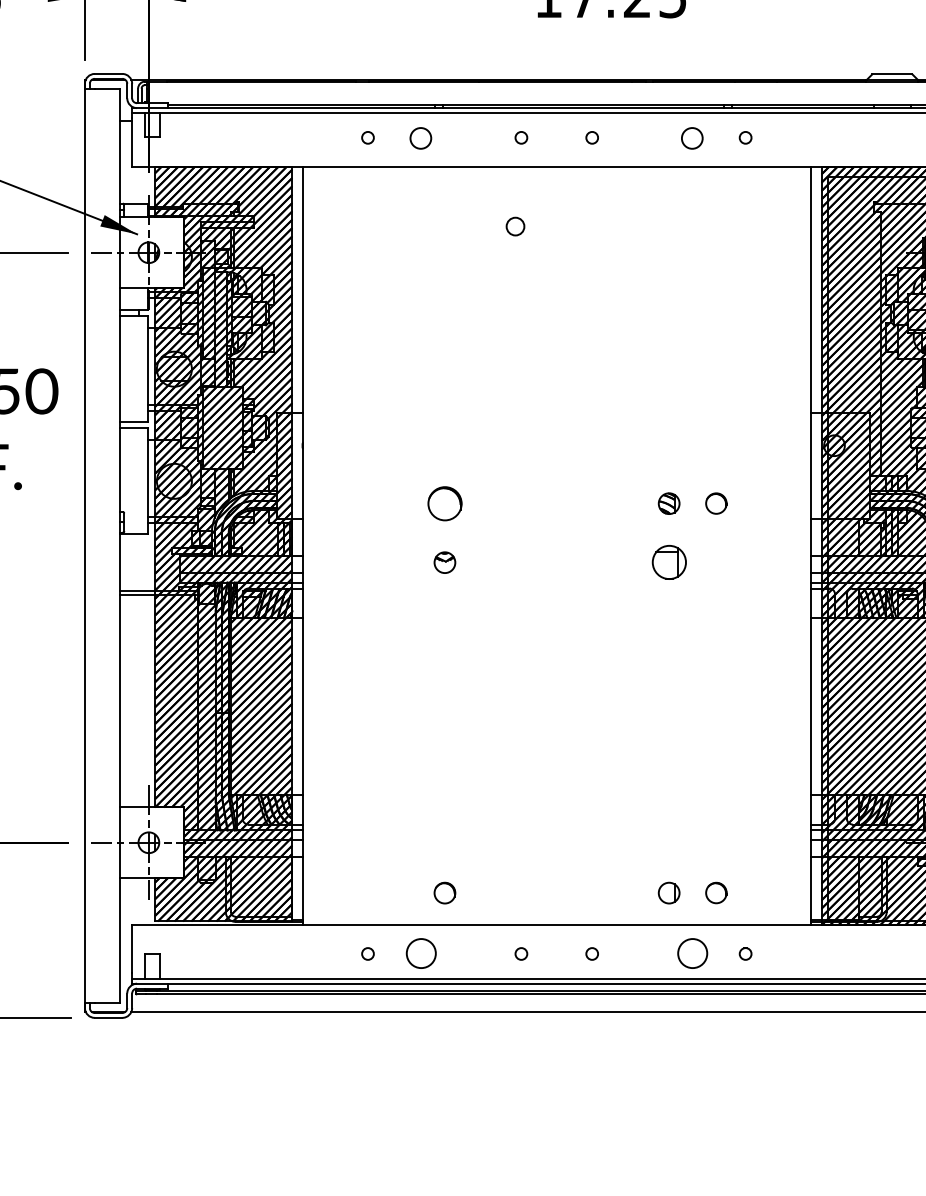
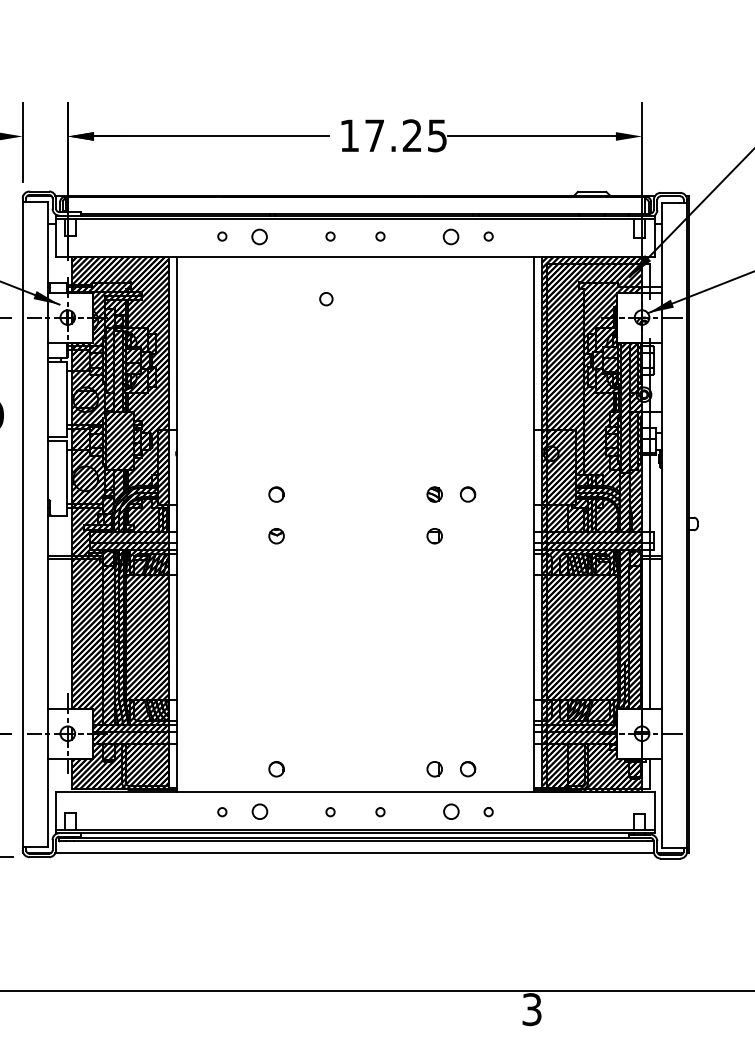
circle: (444, 503) -> (276, 494), size x0.62
part: (668, 563) -> (434, 536), size x0.62
circle: (420, 953) -> (259, 811), size x0.71
circle: (692, 953) -> (451, 811), size x0.71

